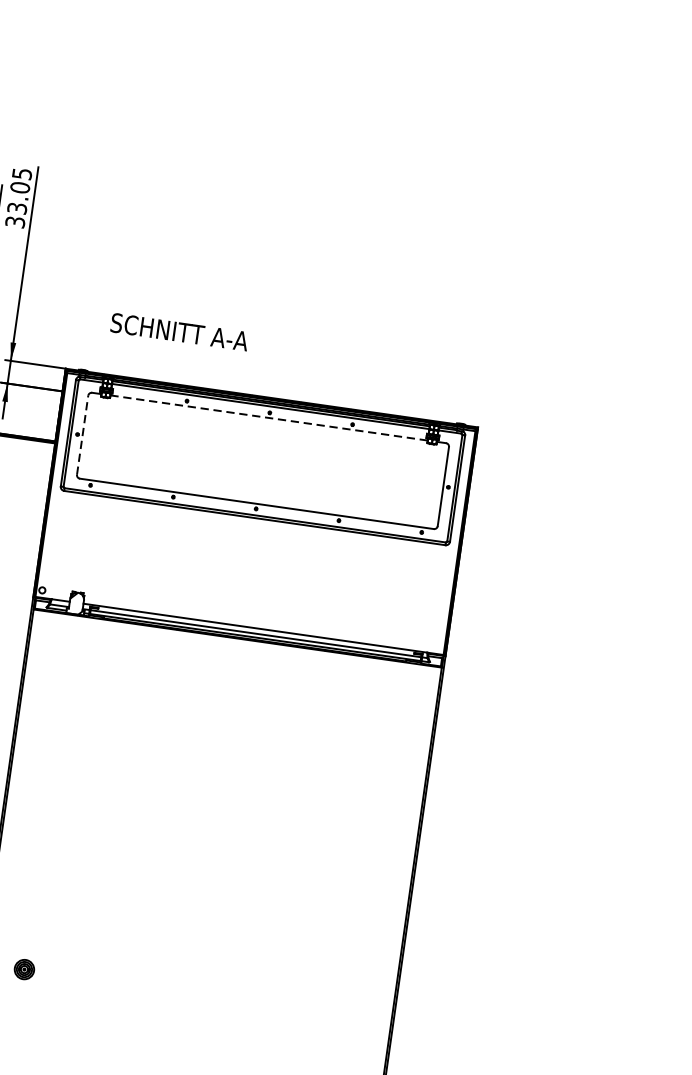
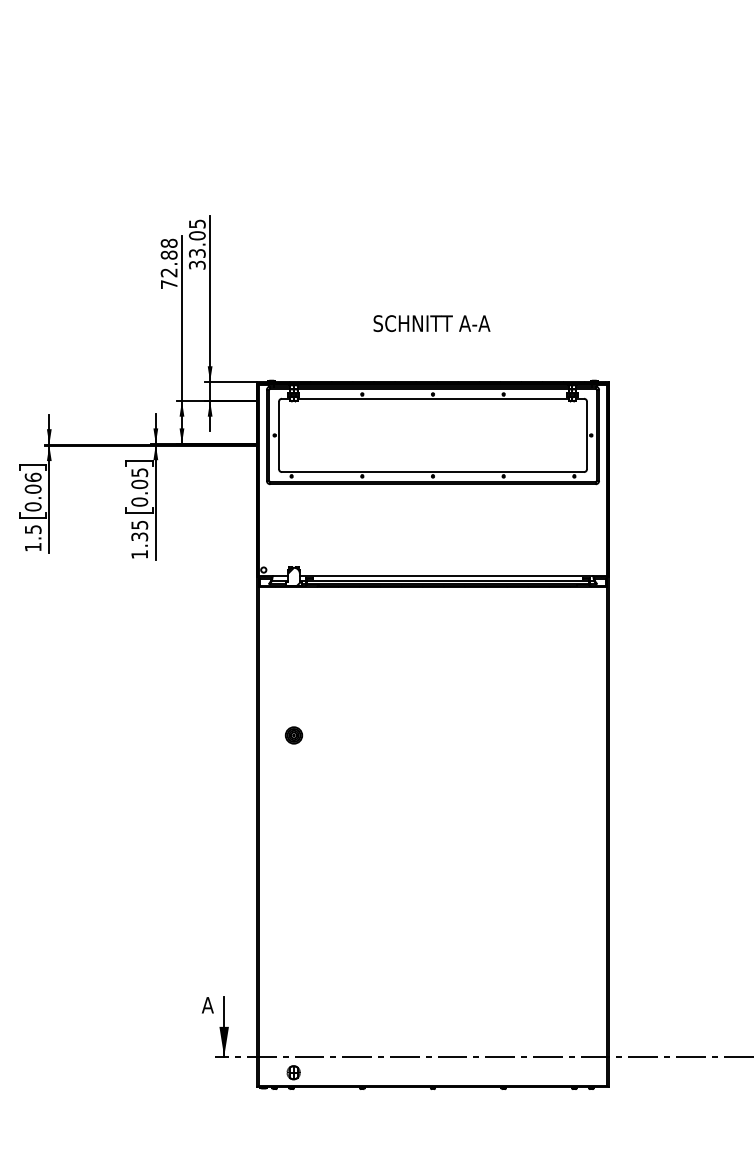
text: (179, 331) -> (431, 323), moved
line: (269, 417) -> (433, 398), dashed -> solid
line: (83, 435) -> (279, 435), dashed -> solid
part: (23, 969) -> (293, 735), moved

